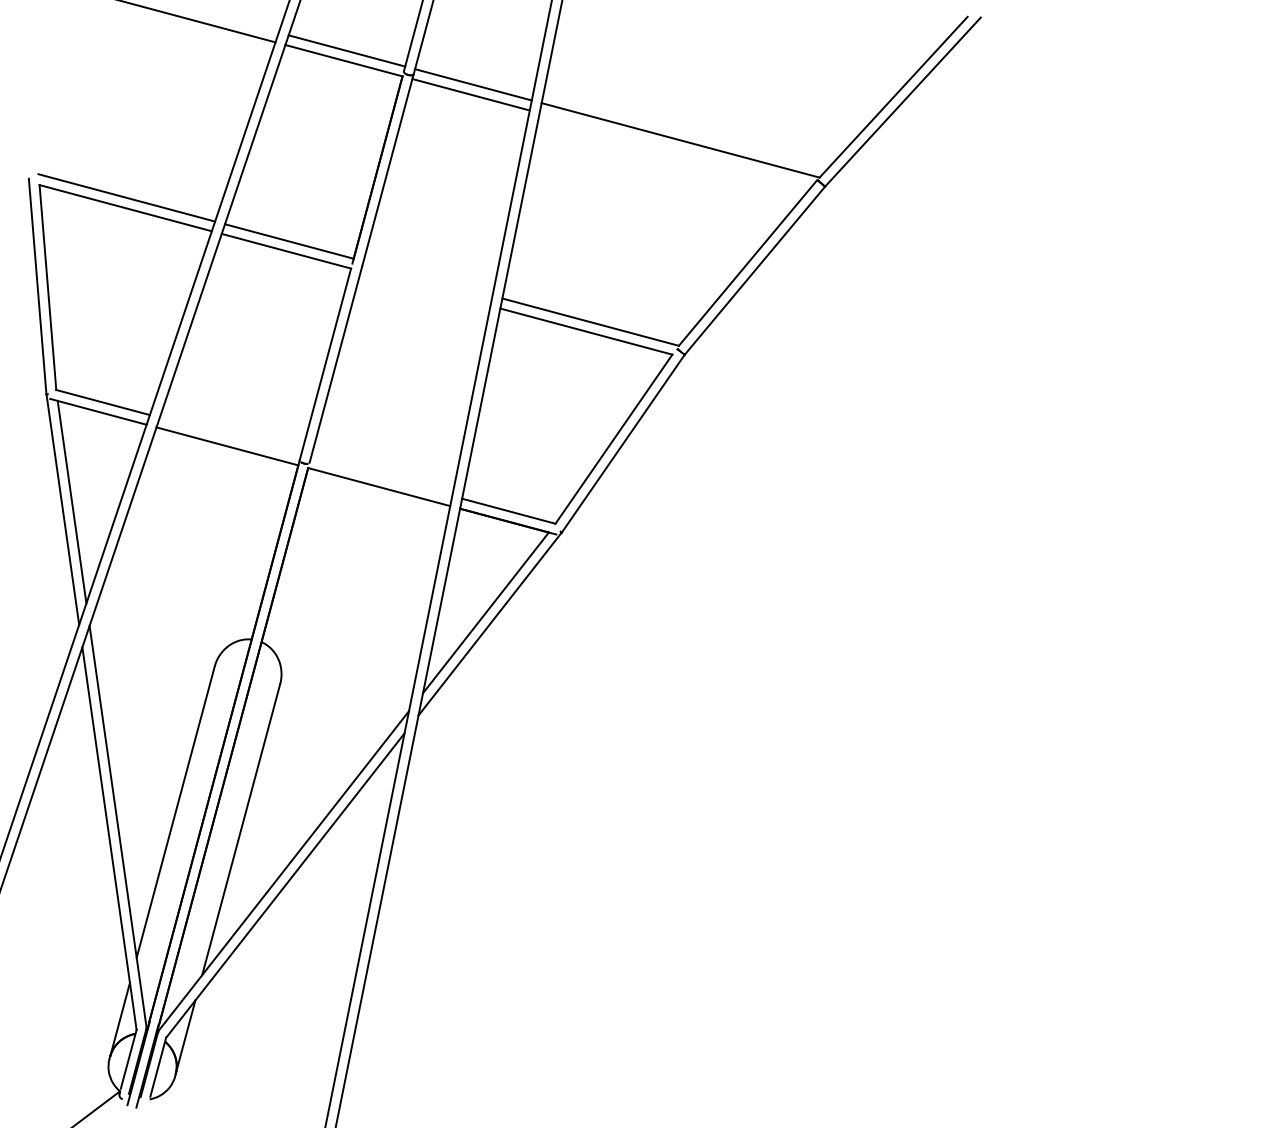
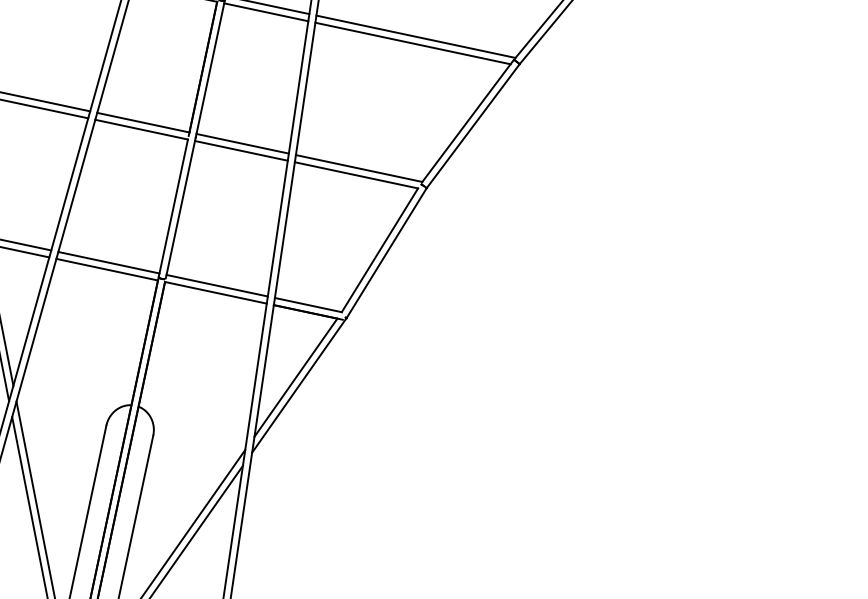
line: (675, 149) -> (412, 43), added
line: (427, 278) -> (242, 143), added
line: (425, 288) -> (241, 150), added
line: (229, 436) -> (108, 262), added
line: (381, 477) -> (217, 285), added

